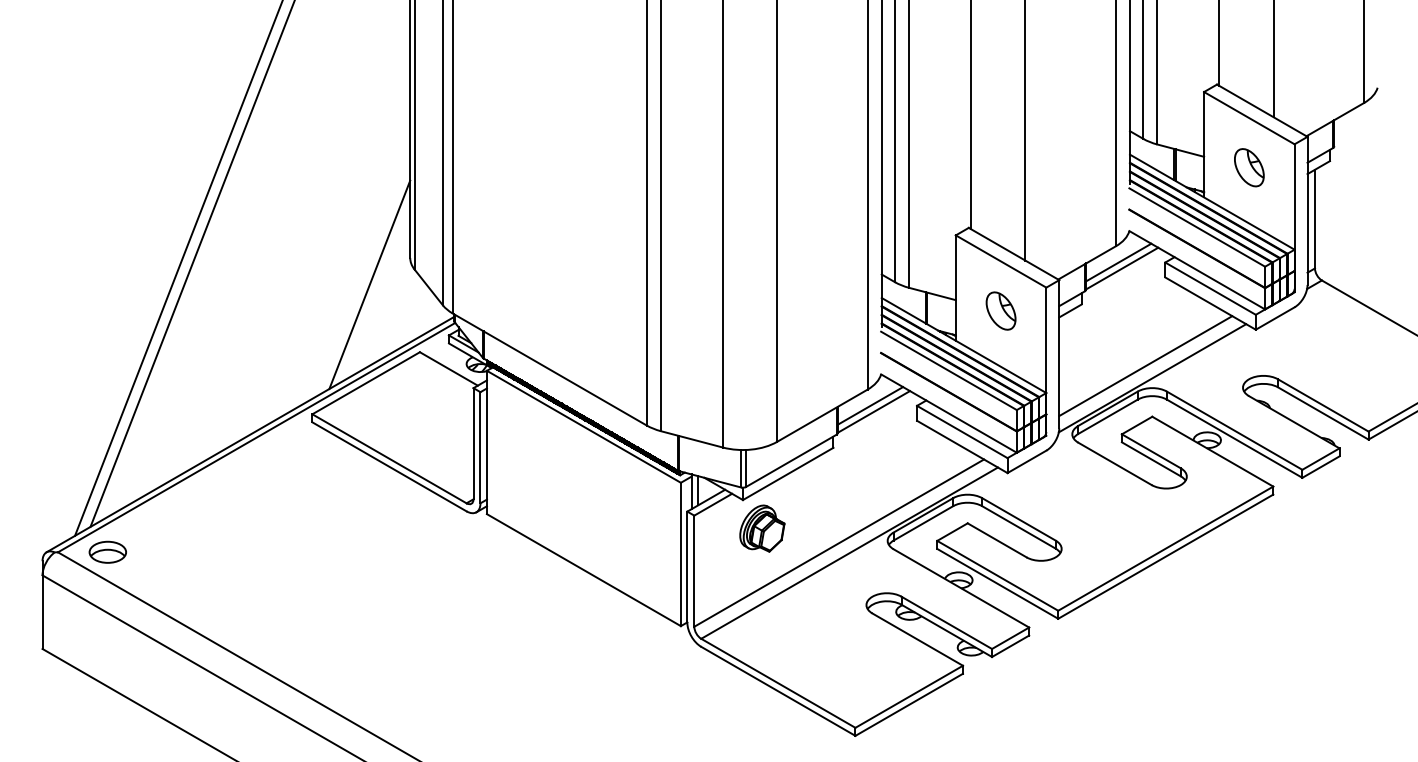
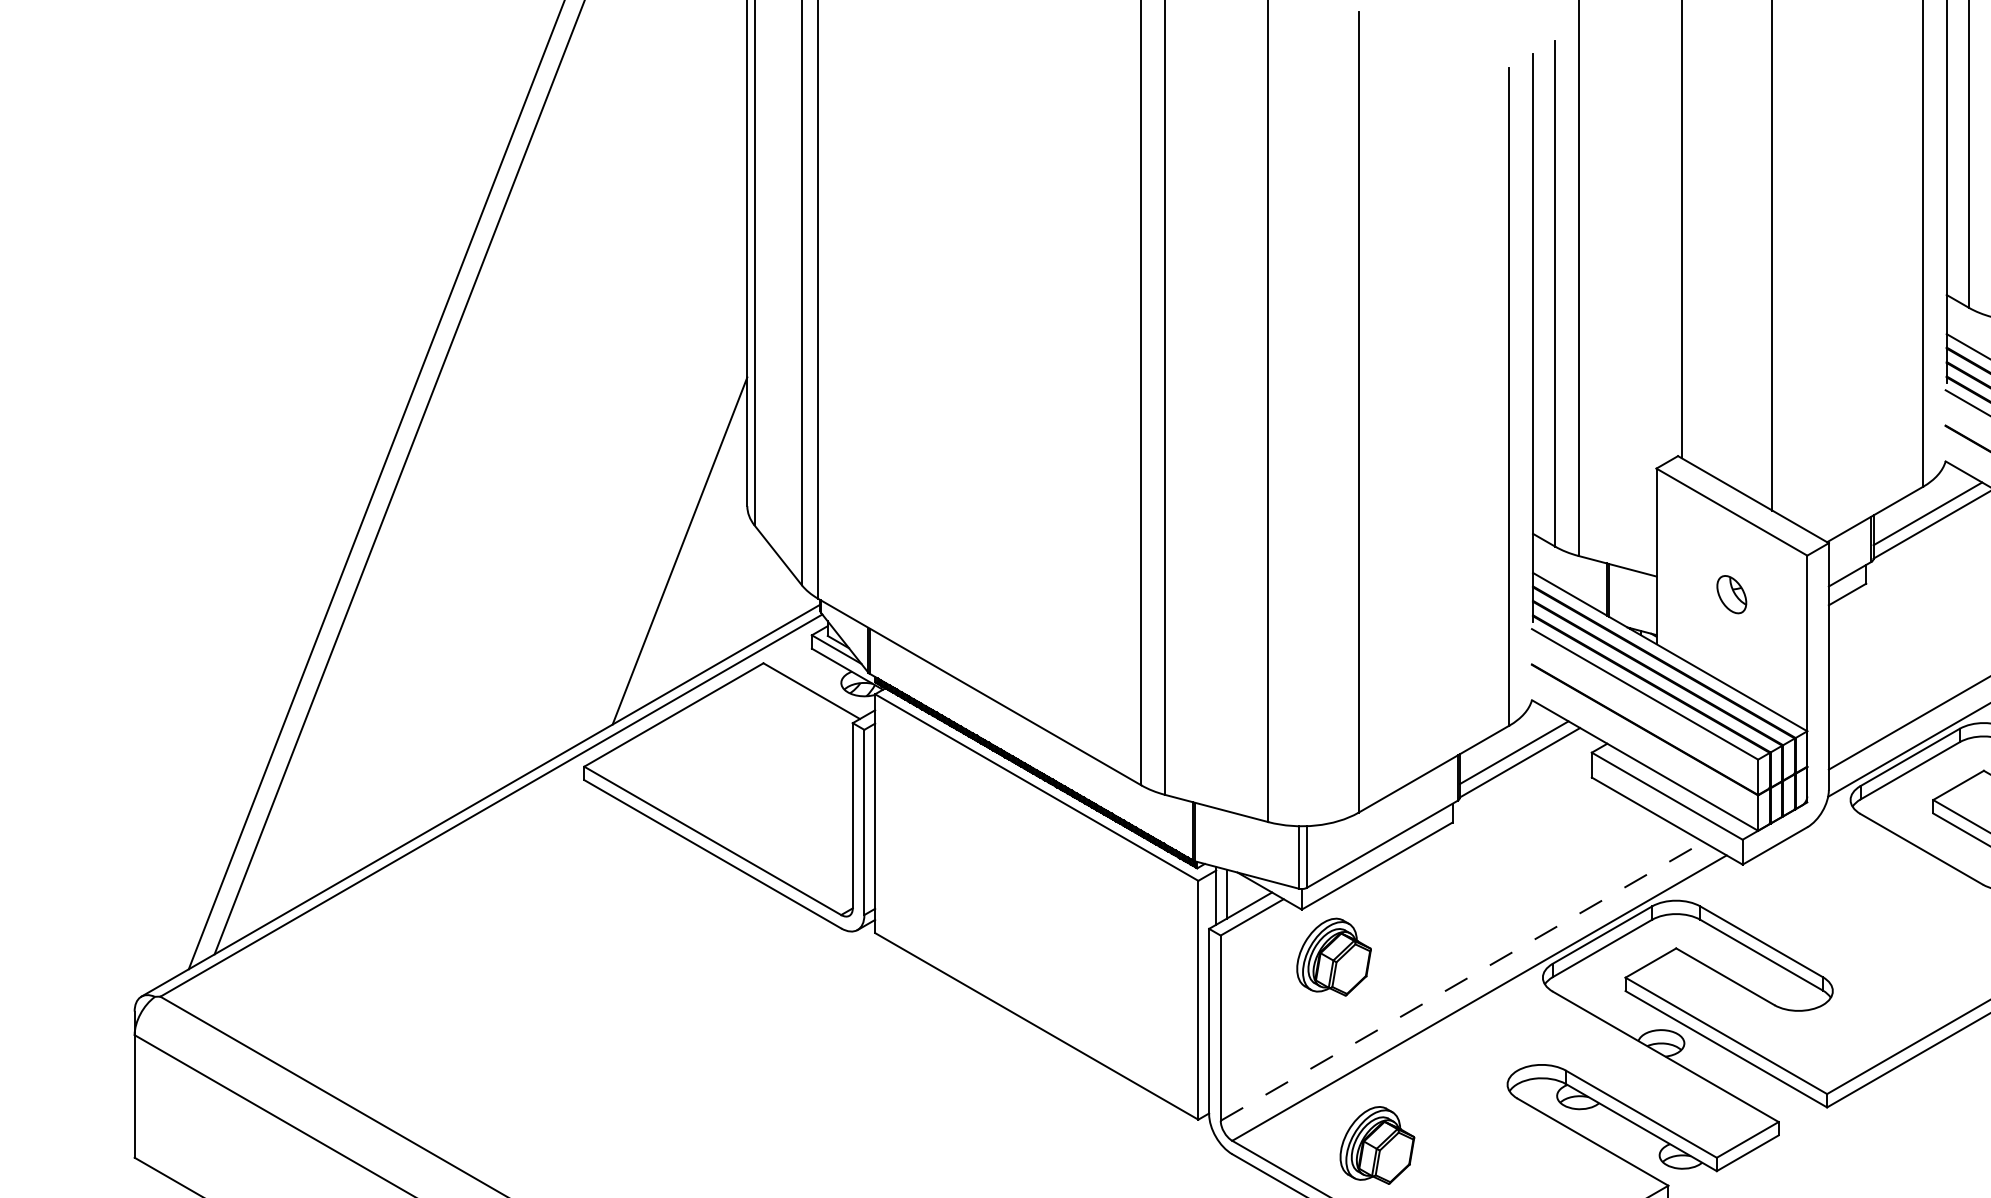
part: (1000, 310) -> (1730, 593), size x0.6
line: (839, 542) -> (1462, 980), solid -> dashed
part: (107, 551) -> (242, 995), removed
part: (788, 641) -> (1377, 1145), added

